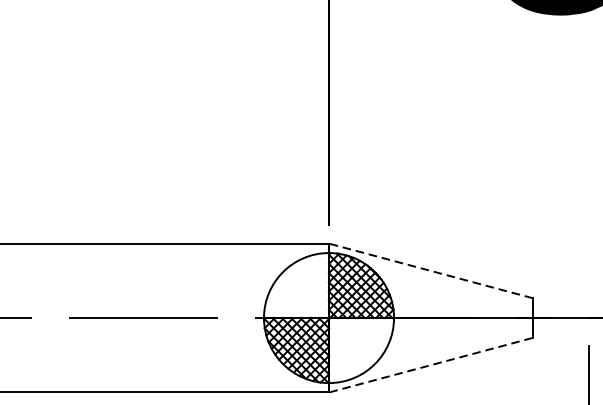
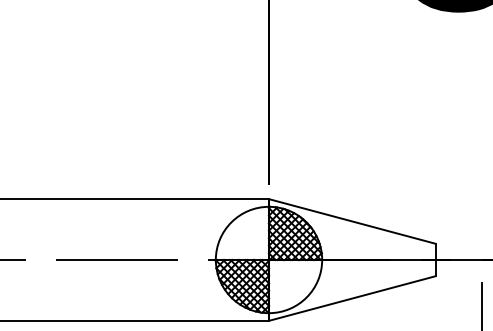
line: (431, 270) -> (352, 221), dashed -> solid
line: (432, 365) -> (353, 298), dashed -> solid

